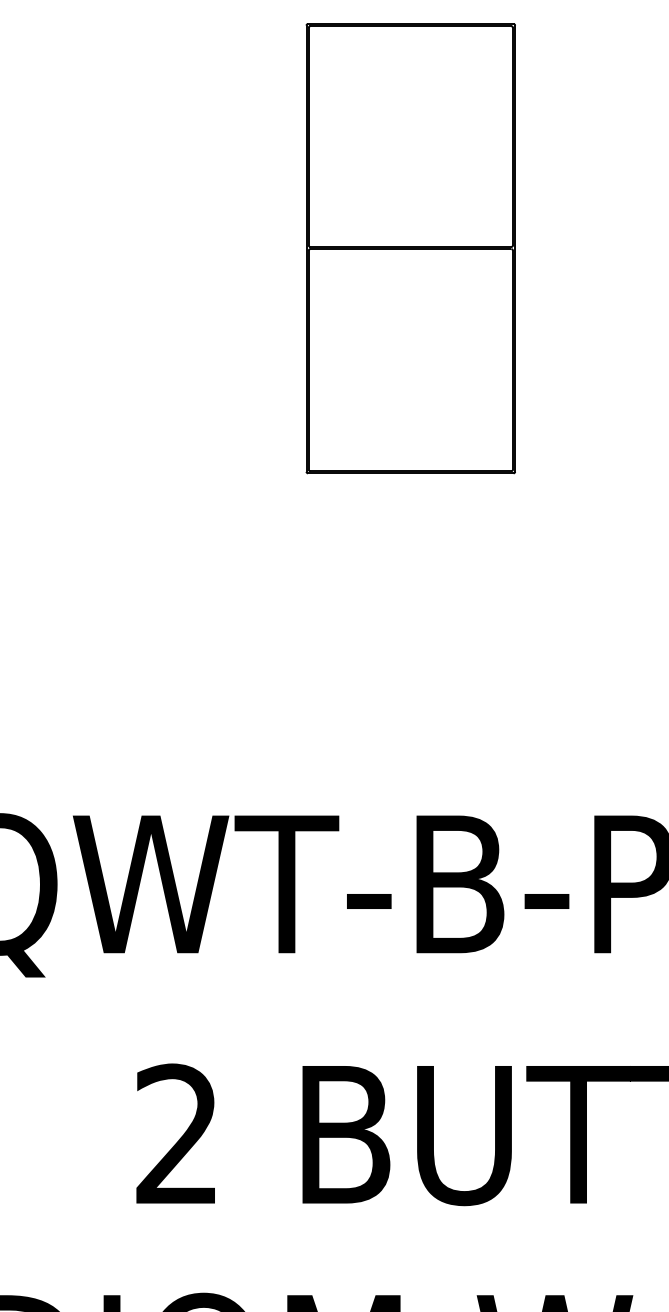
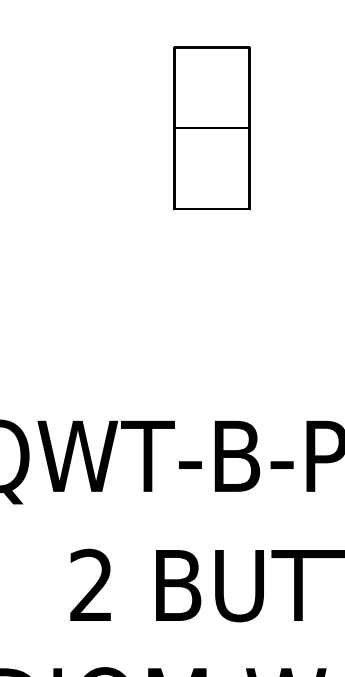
part: (410, 247) -> (211, 127), size x0.7

